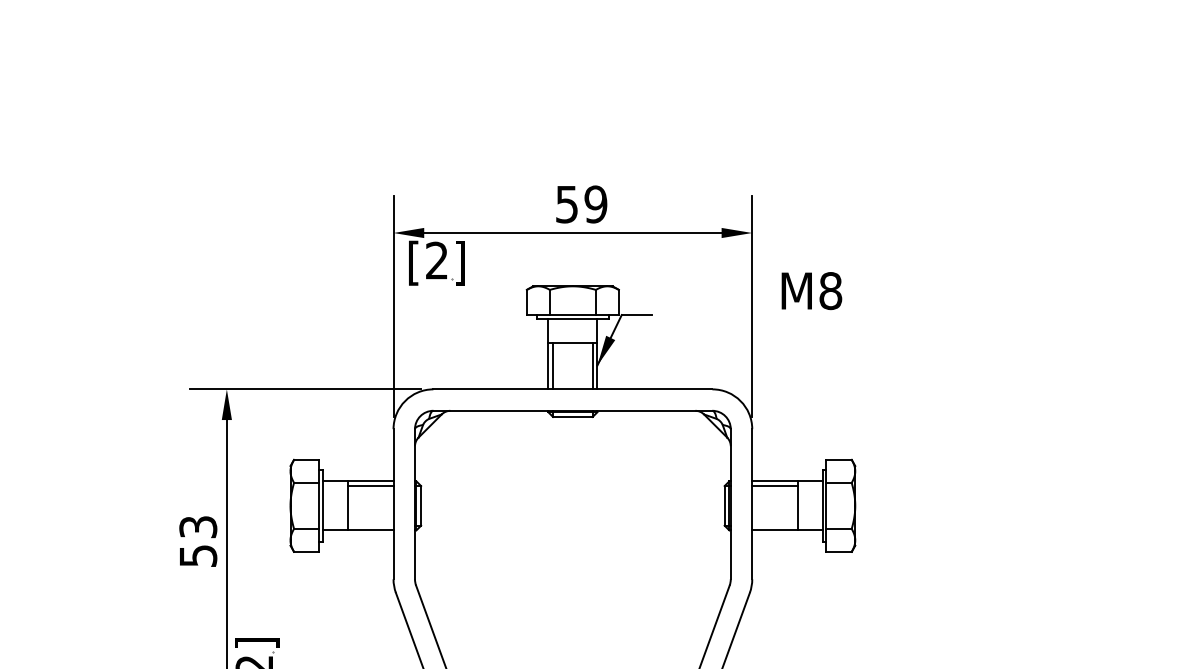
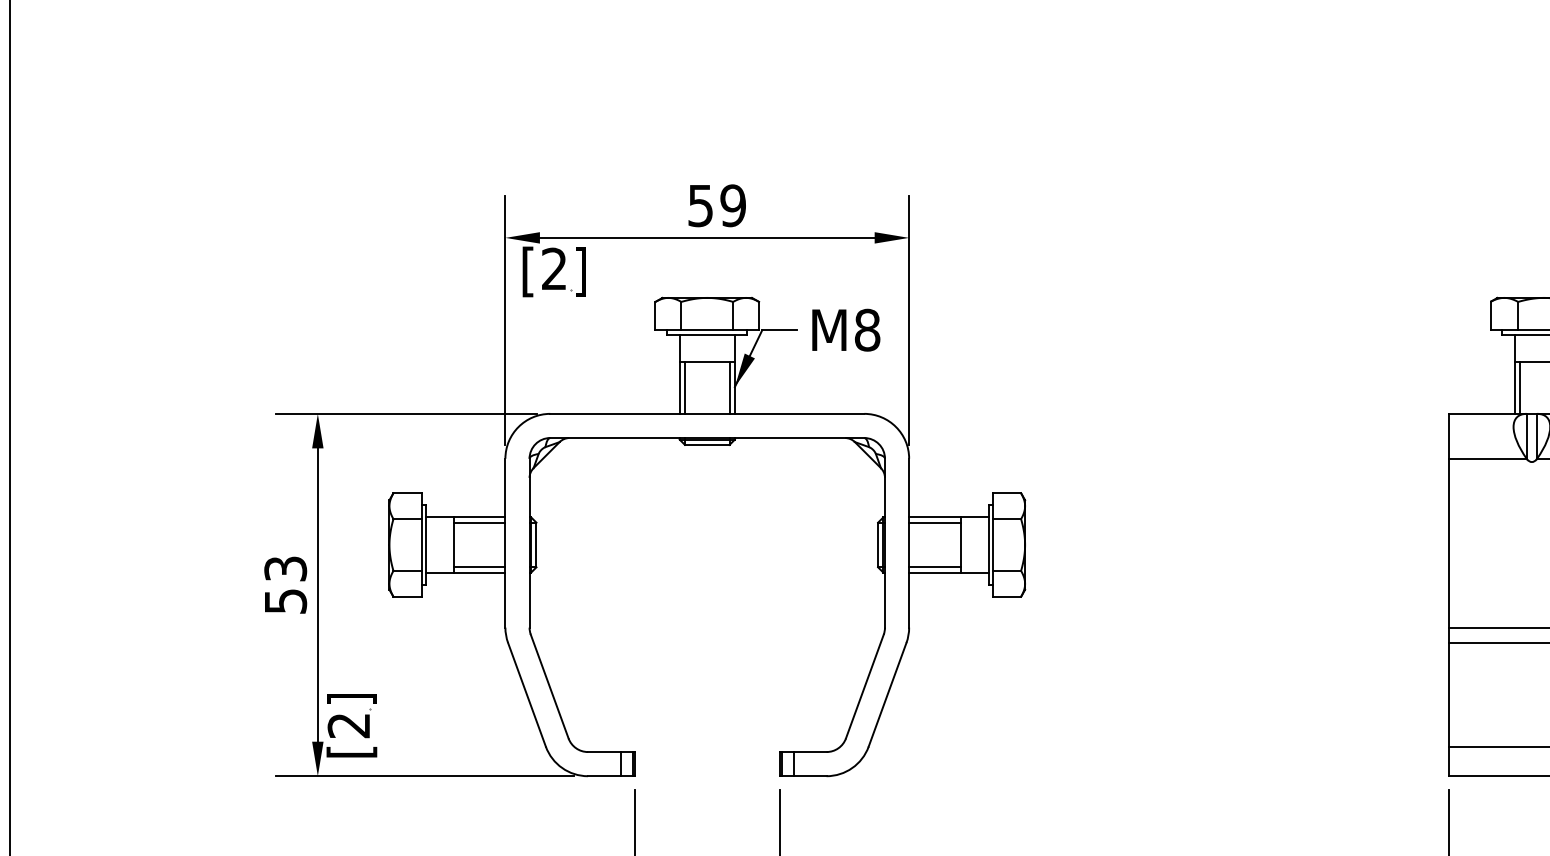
text: (812, 290) -> (846, 329), moved
line: (370, 525) -> (479, 567), added
line: (774, 525) -> (934, 567), added

